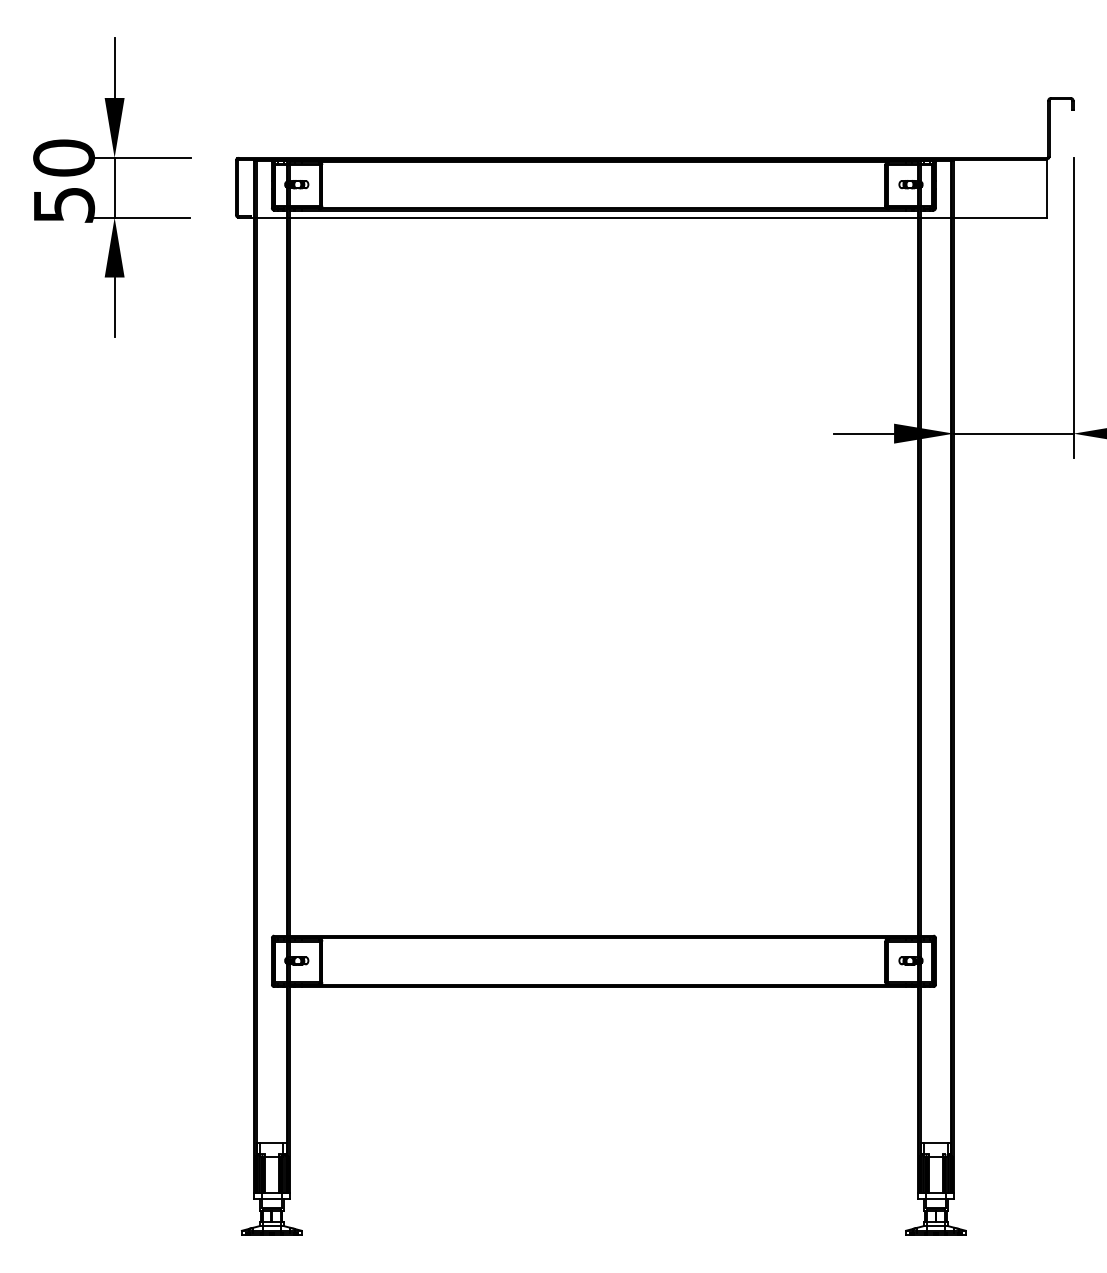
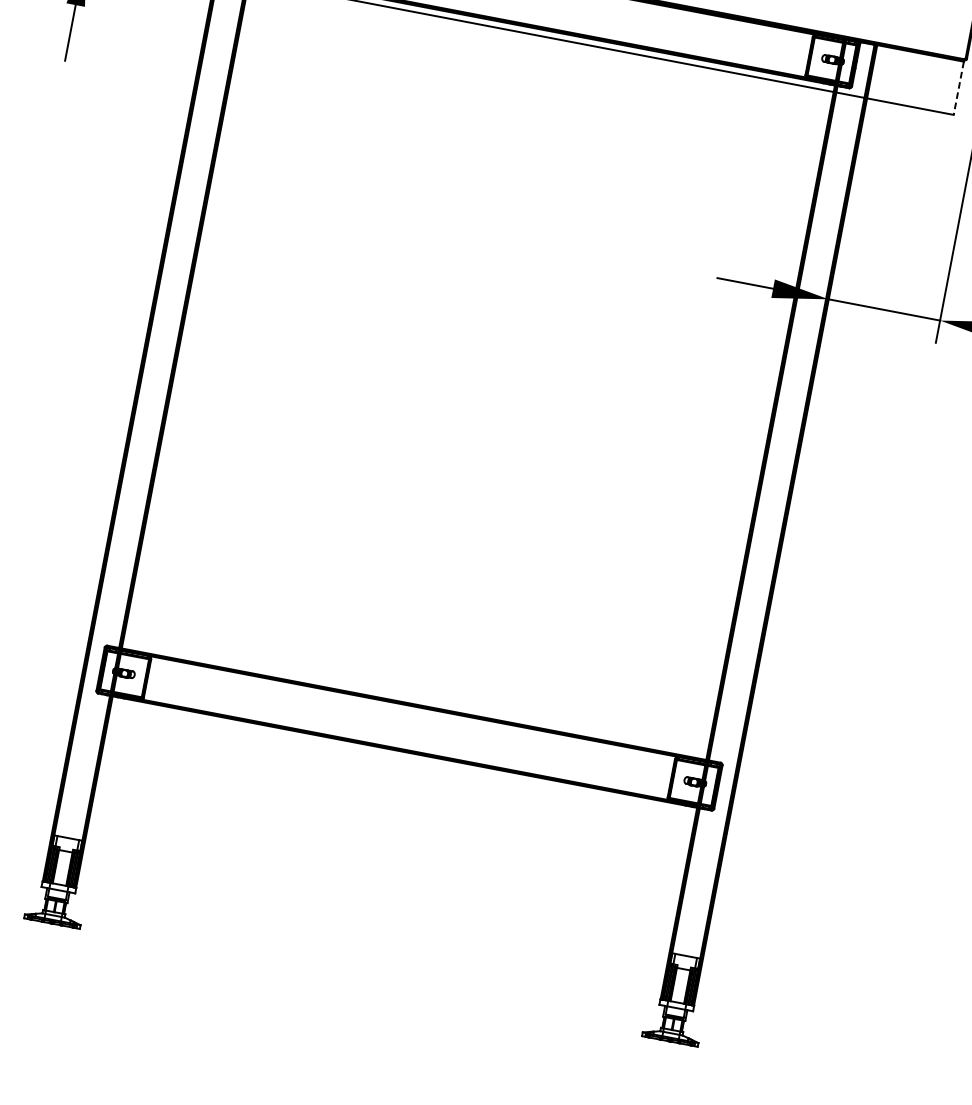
line: (1047, 189) -> (959, 88), solid -> dashed

